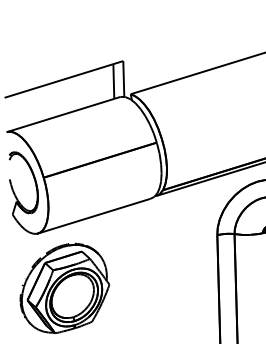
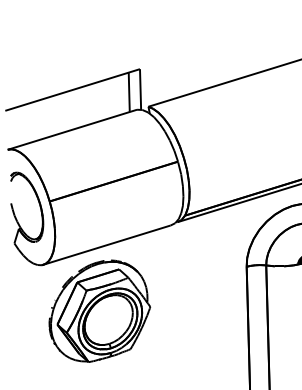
part: (64, 288) -> (99, 311), moved

